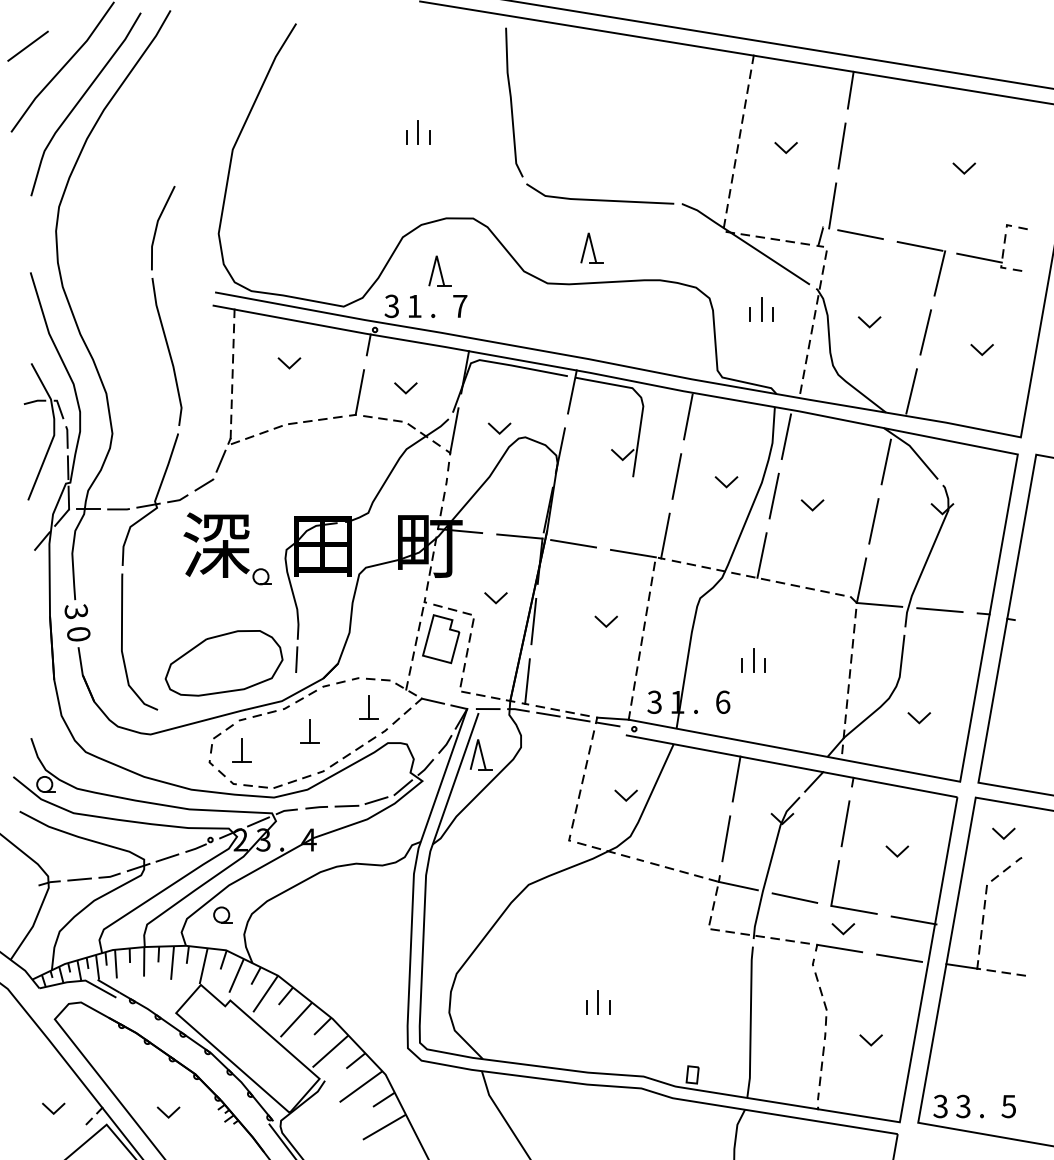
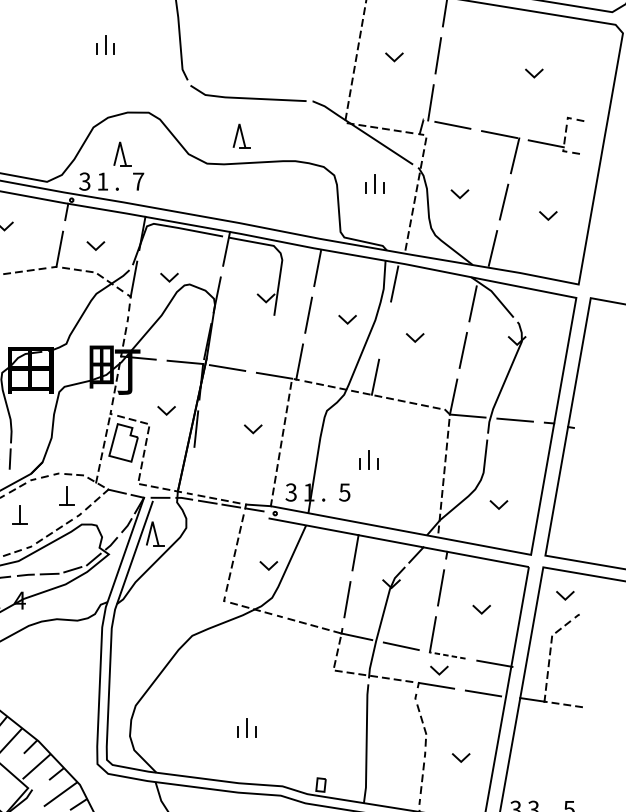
line: (773, 495) -> (384, 330), removed
line: (527, 681) -> (191, 476), removed
text: (722, 701) -> (344, 491), 6 -> 5
line: (854, 909) -> (448, 655), solid -> dashed

